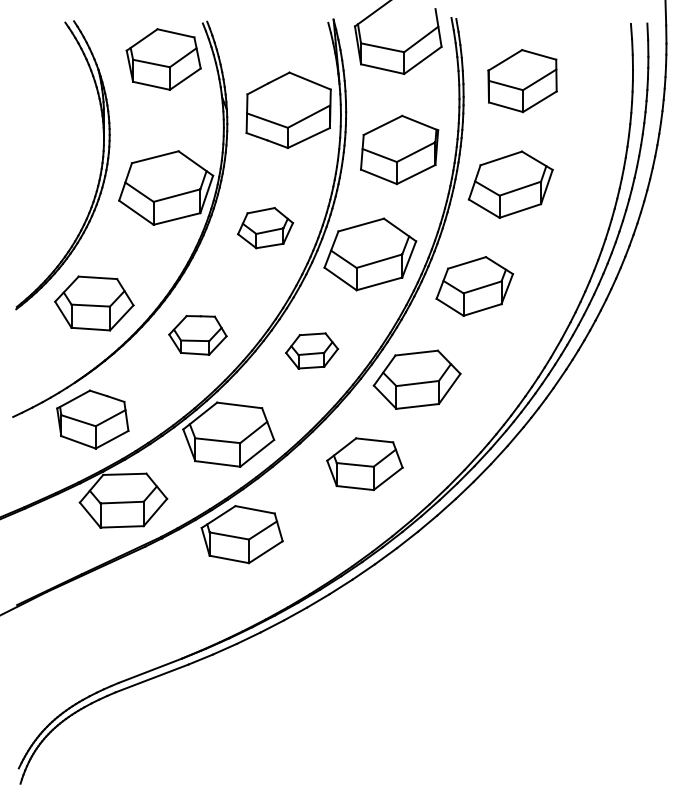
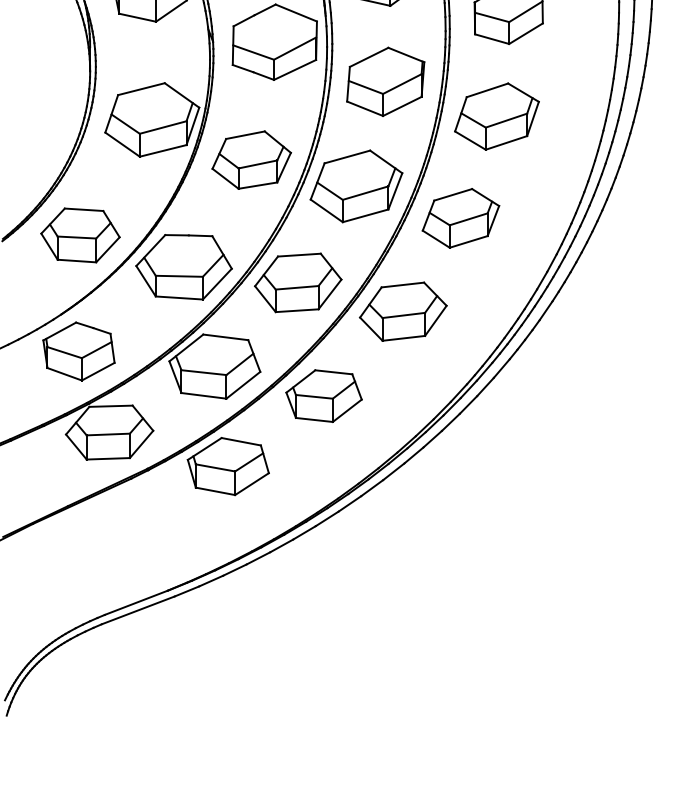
part: (265, 227) -> (251, 159), size x1.43
part: (197, 335) -> (183, 267), size x1.67
part: (311, 350) -> (297, 282), size x1.67
part: (364, 464) -> (323, 396), moved

